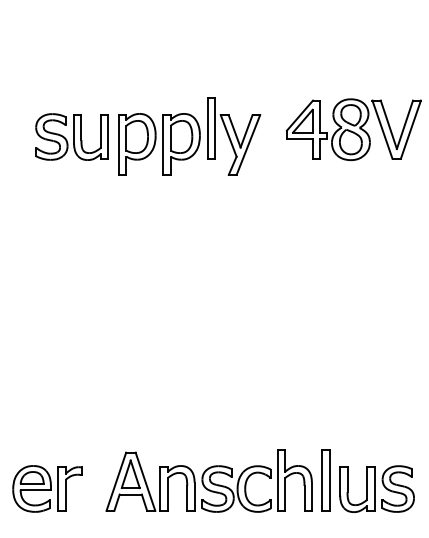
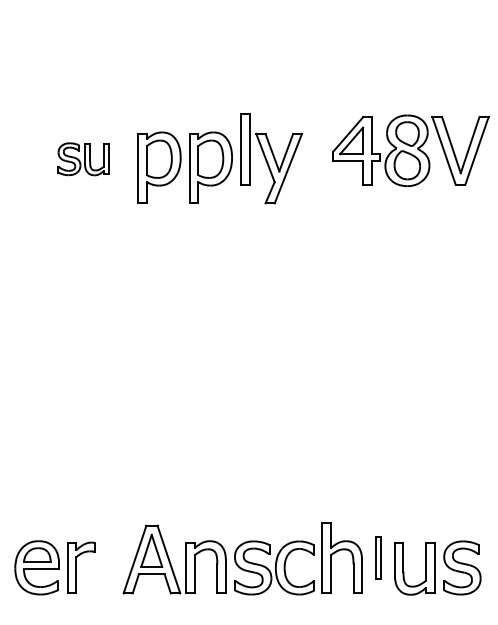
part: (71, 136) -> (82, 158), size x0.6
part: (325, 480) -> (377, 558), size x0.6

